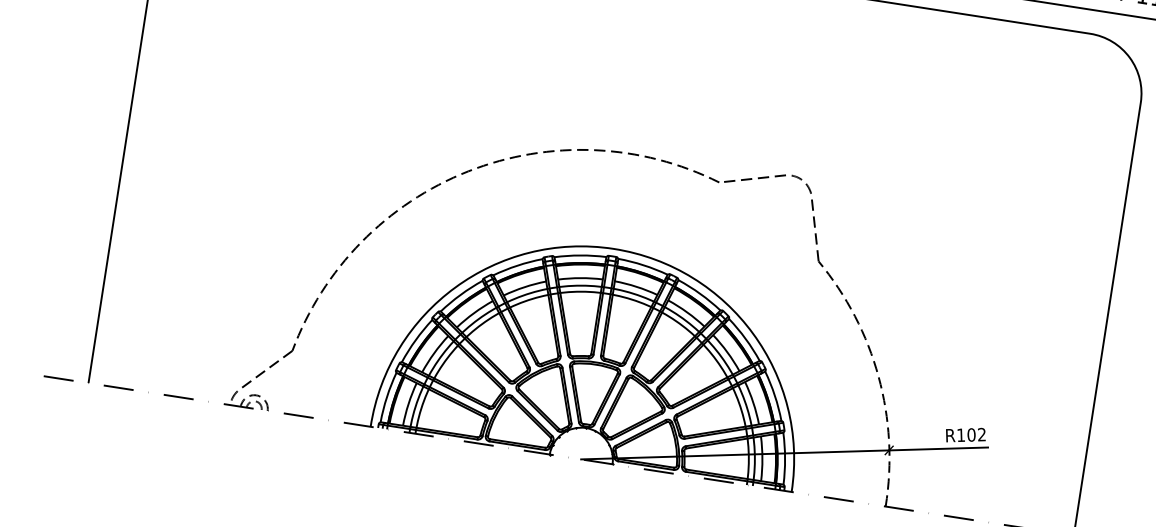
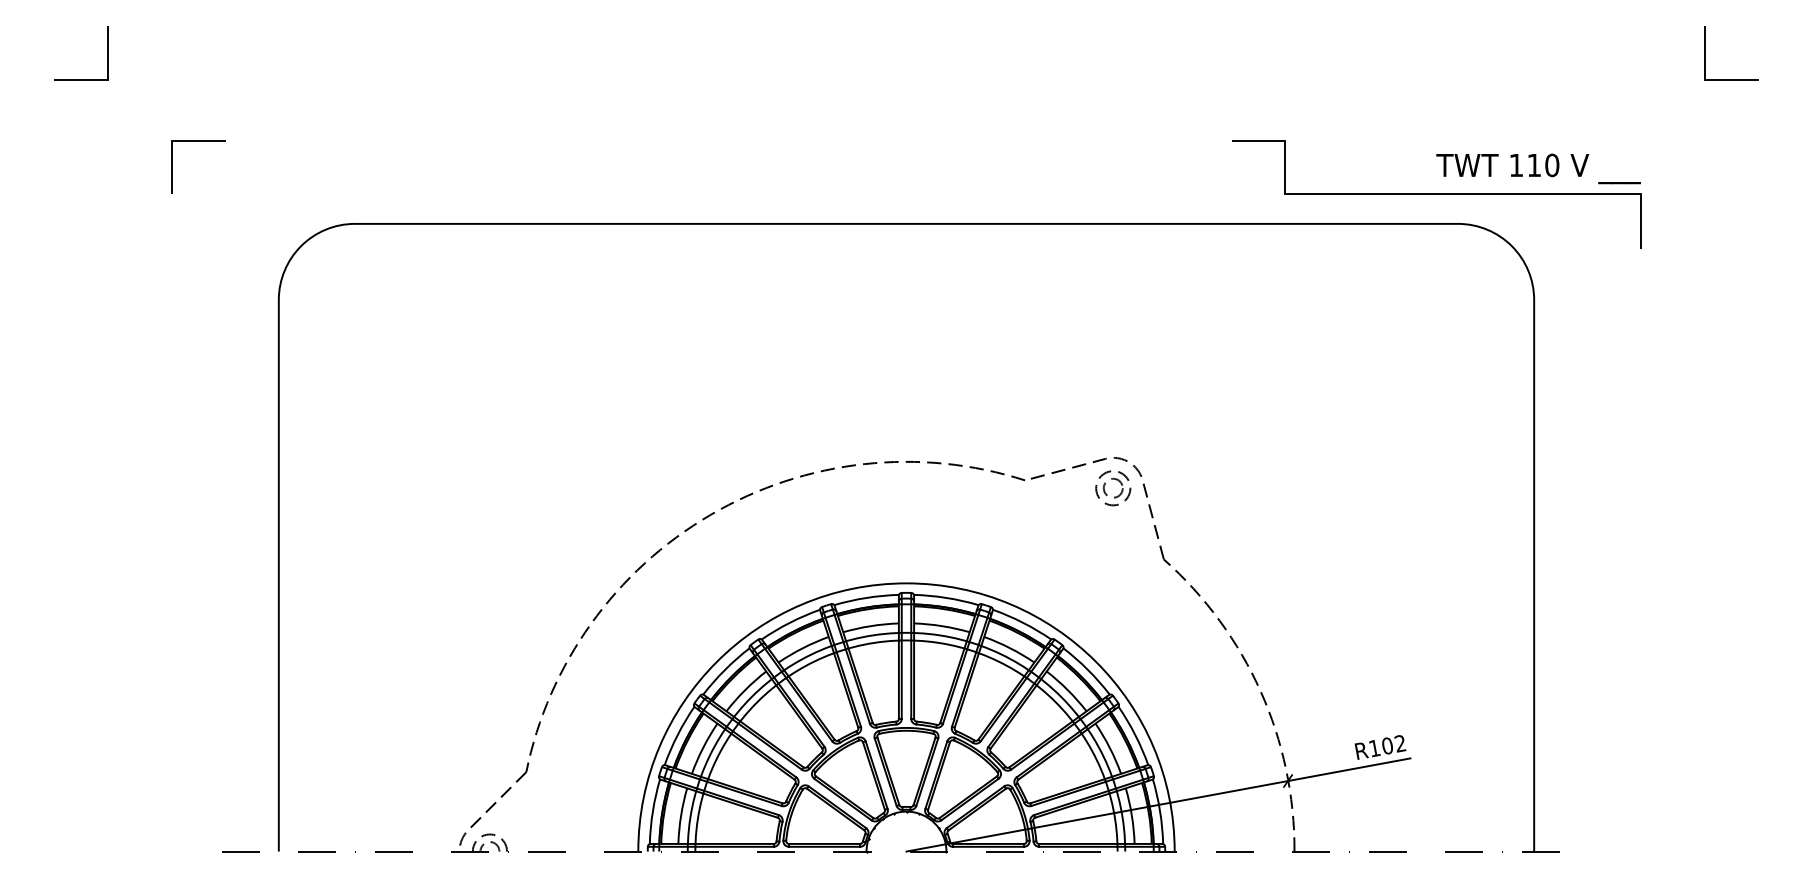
part: (794, 200) -> (1121, 488), added

